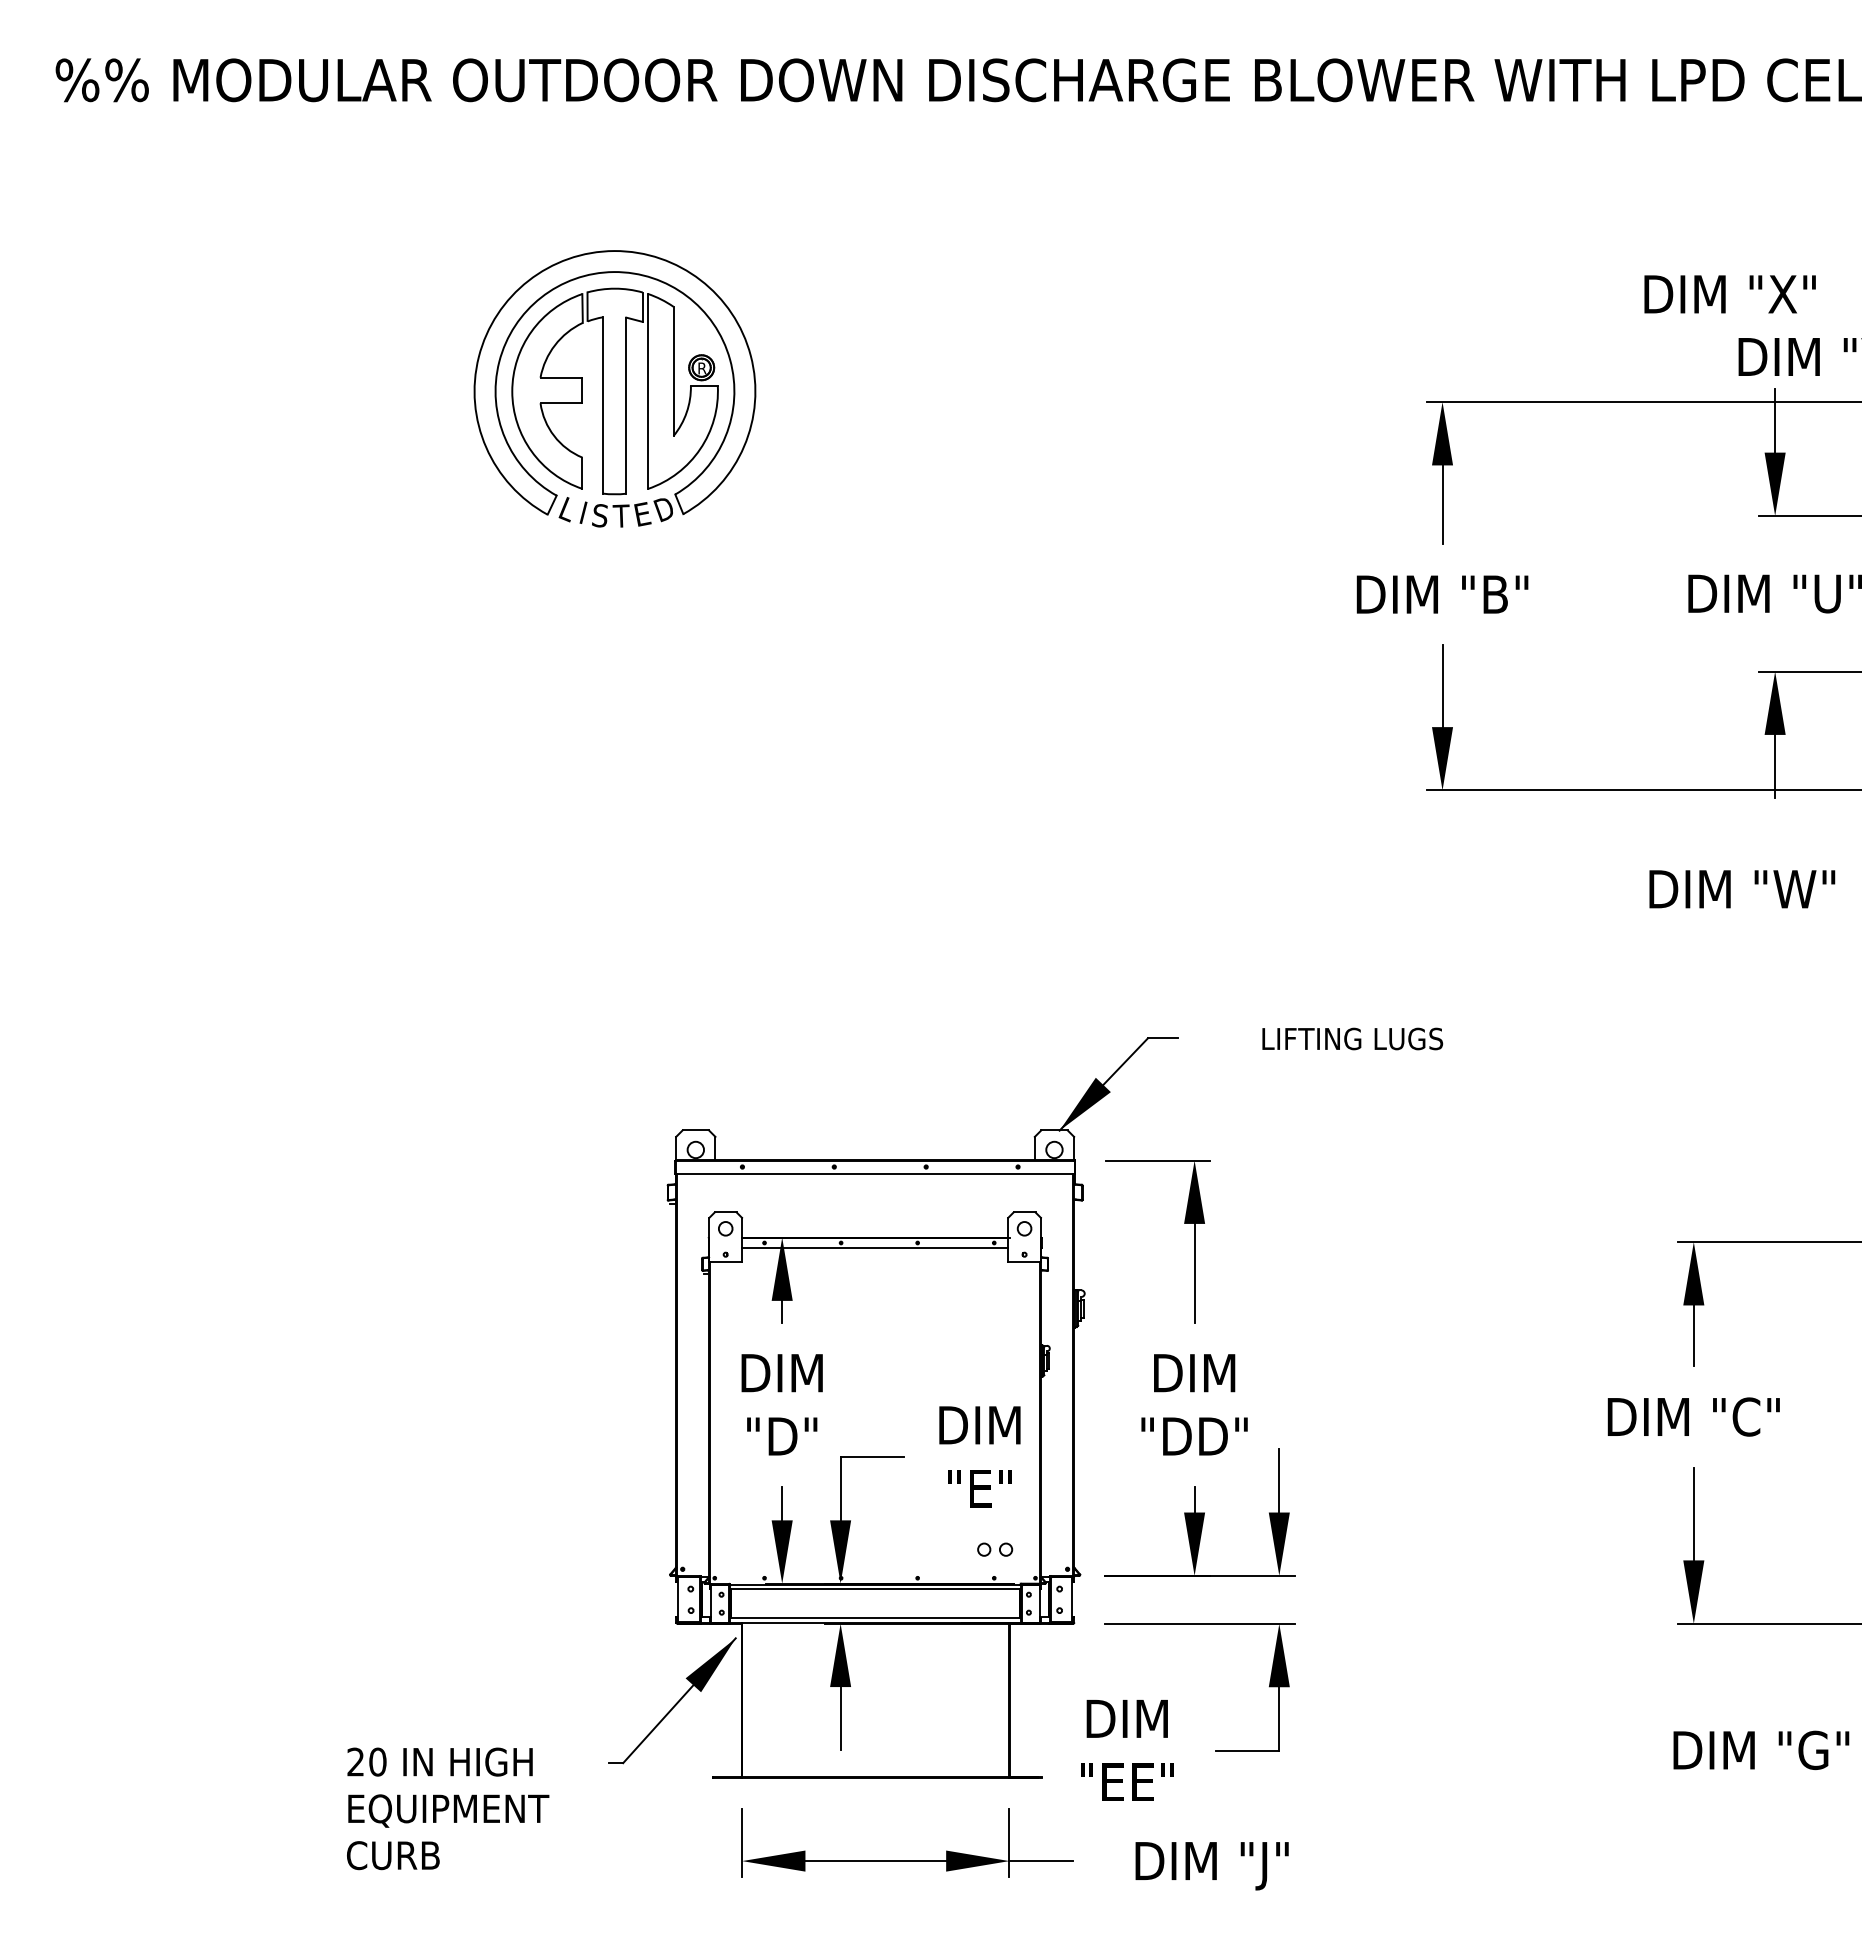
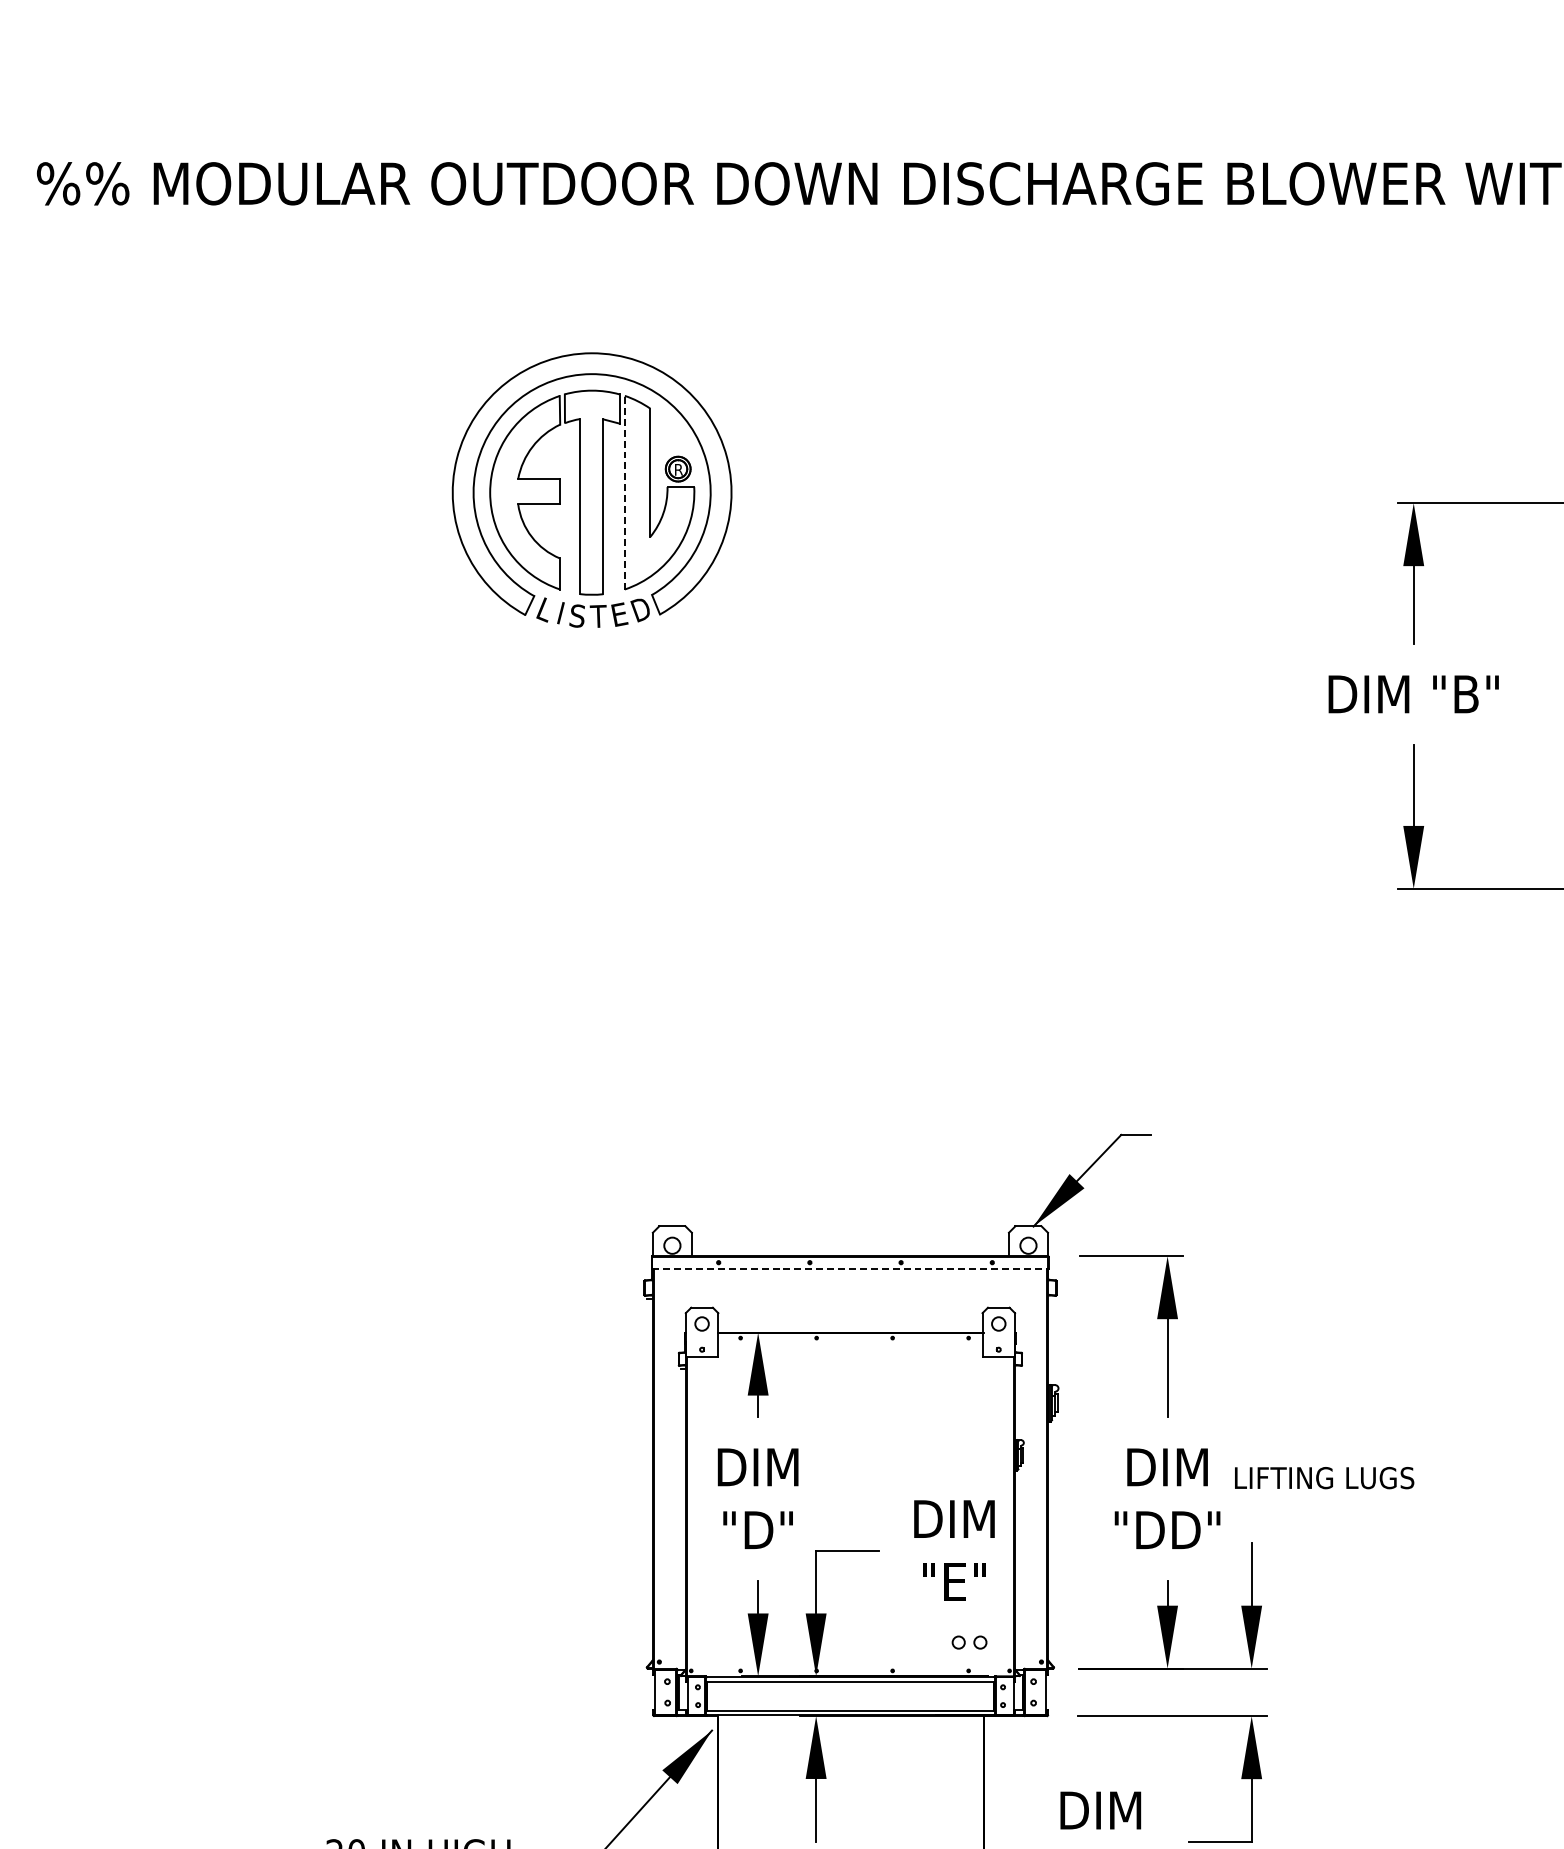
line: (647, 391) -> (624, 492), solid -> dashed
text: (1352, 1038) -> (1324, 1477), moved
line: (875, 1173) -> (850, 1269), solid -> dashed
line: (875, 1248) -> (850, 1343), removed

